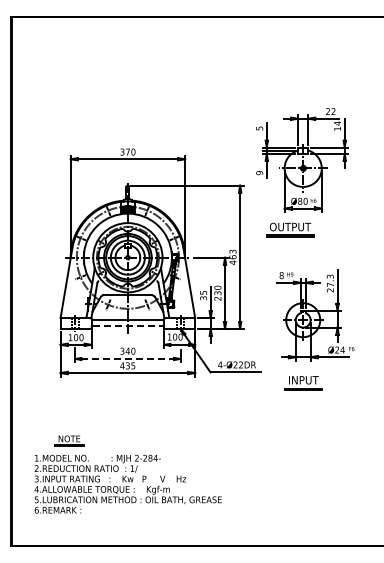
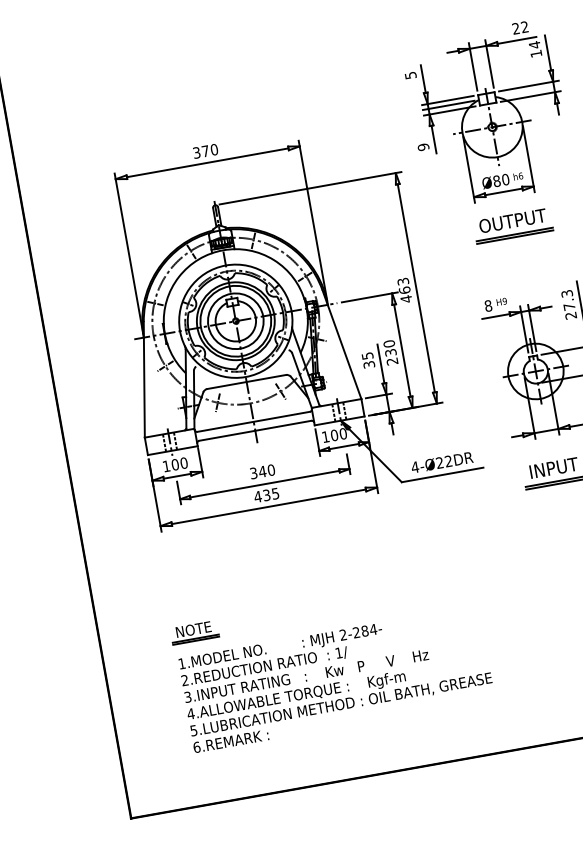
part: (290, 229) -> (513, 224), moved
line: (127, 325) -> (254, 430), dashed -> solid
line: (128, 358) -> (265, 483), dashed -> solid
text: (127, 483) -> (335, 678), moved

